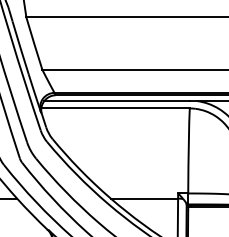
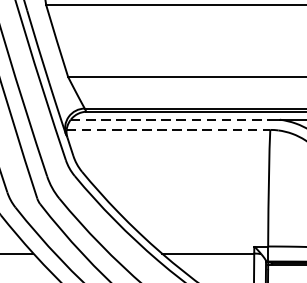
line: (117, 101) -> (171, 120), solid -> dashed
line: (116, 108) -> (169, 129), solid -> dashed

